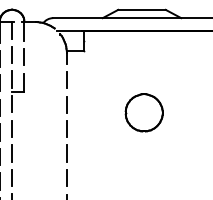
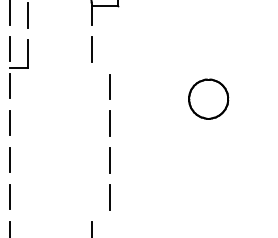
part: (143, 112) -> (207, 98), size x0.7
line: (66, 144) -> (109, 146), moved

